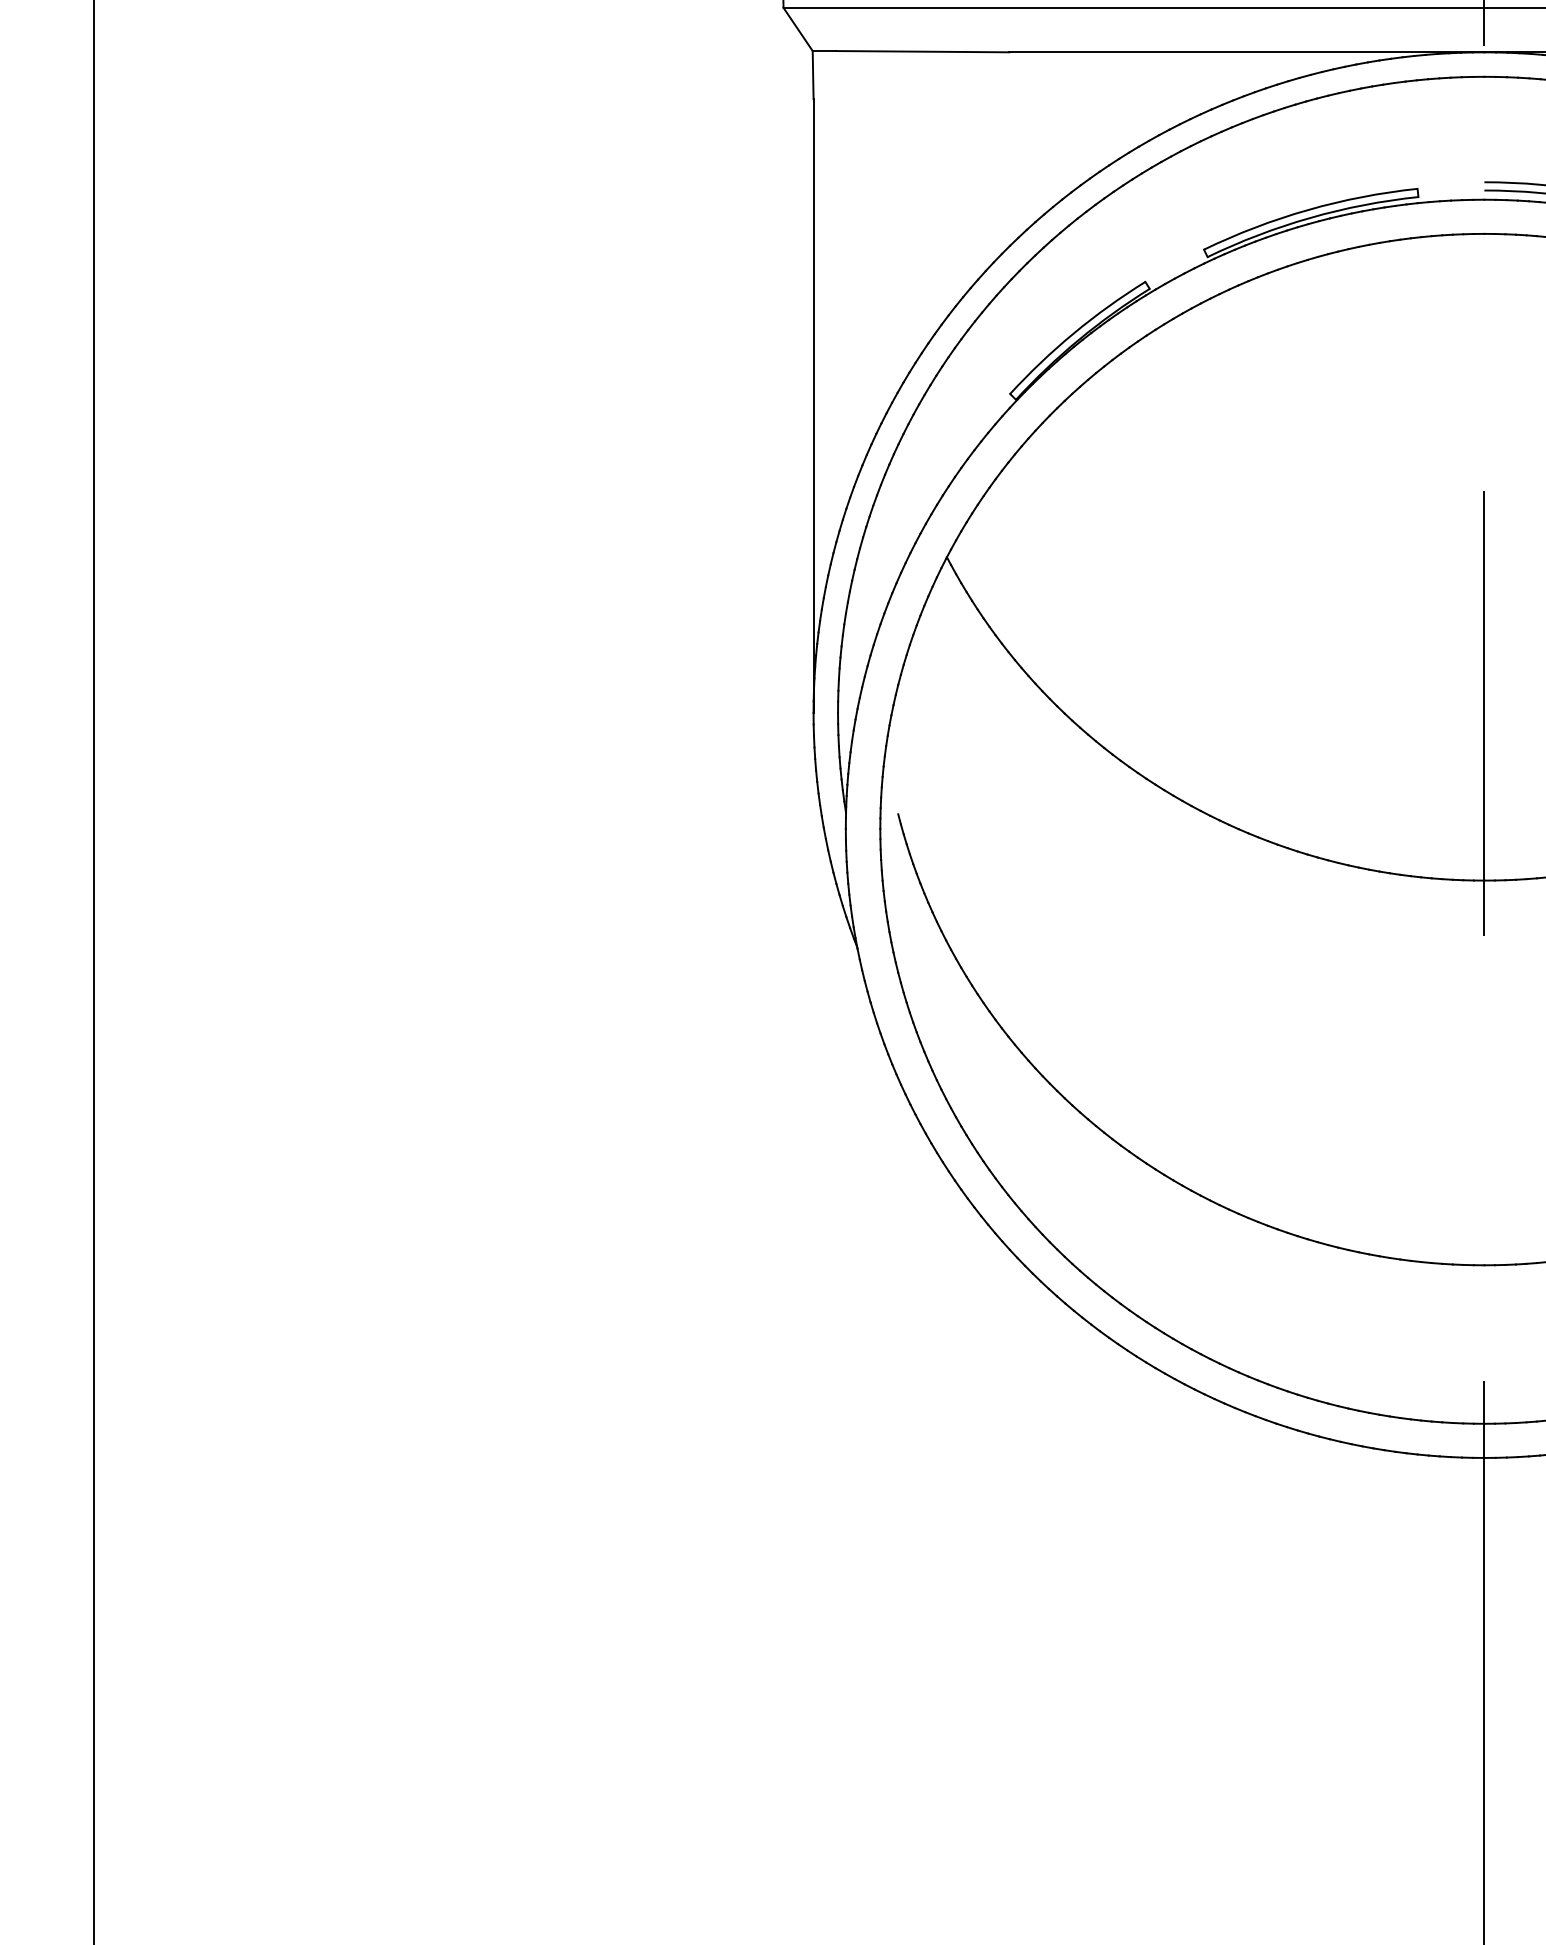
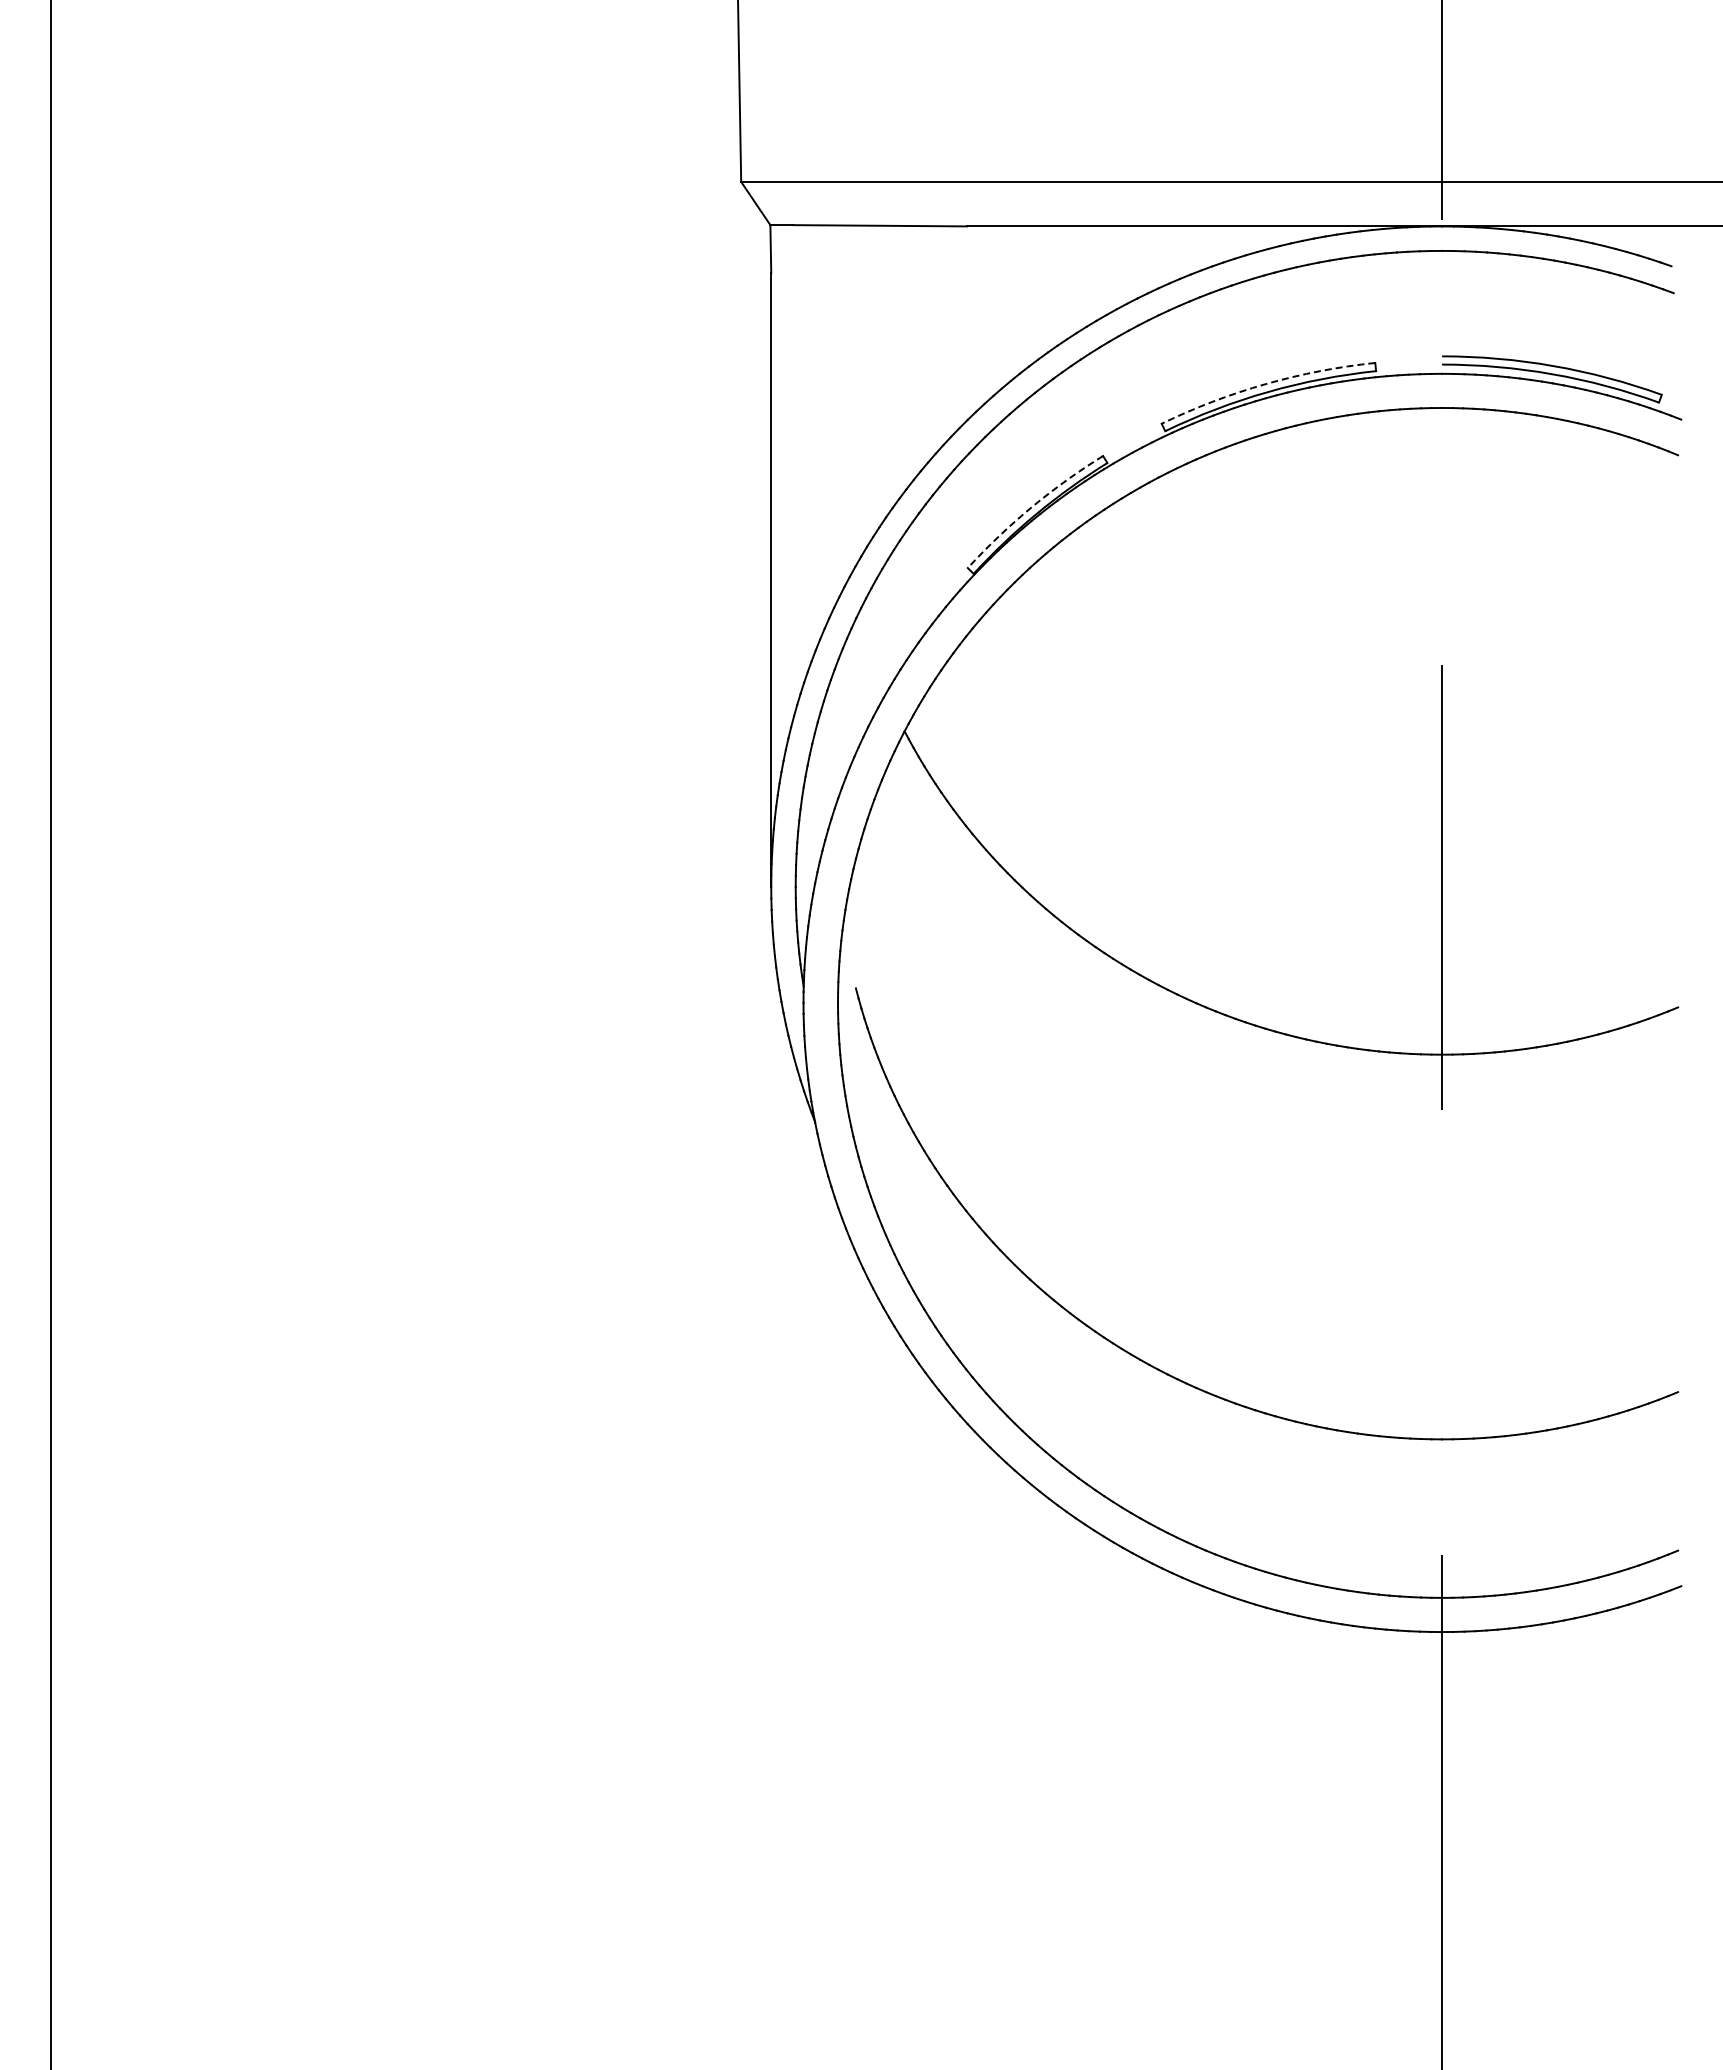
arc: (1307, 210) -> (1265, 384), solid -> dashed
arc: (1073, 333) -> (1031, 507), solid -> dashed

